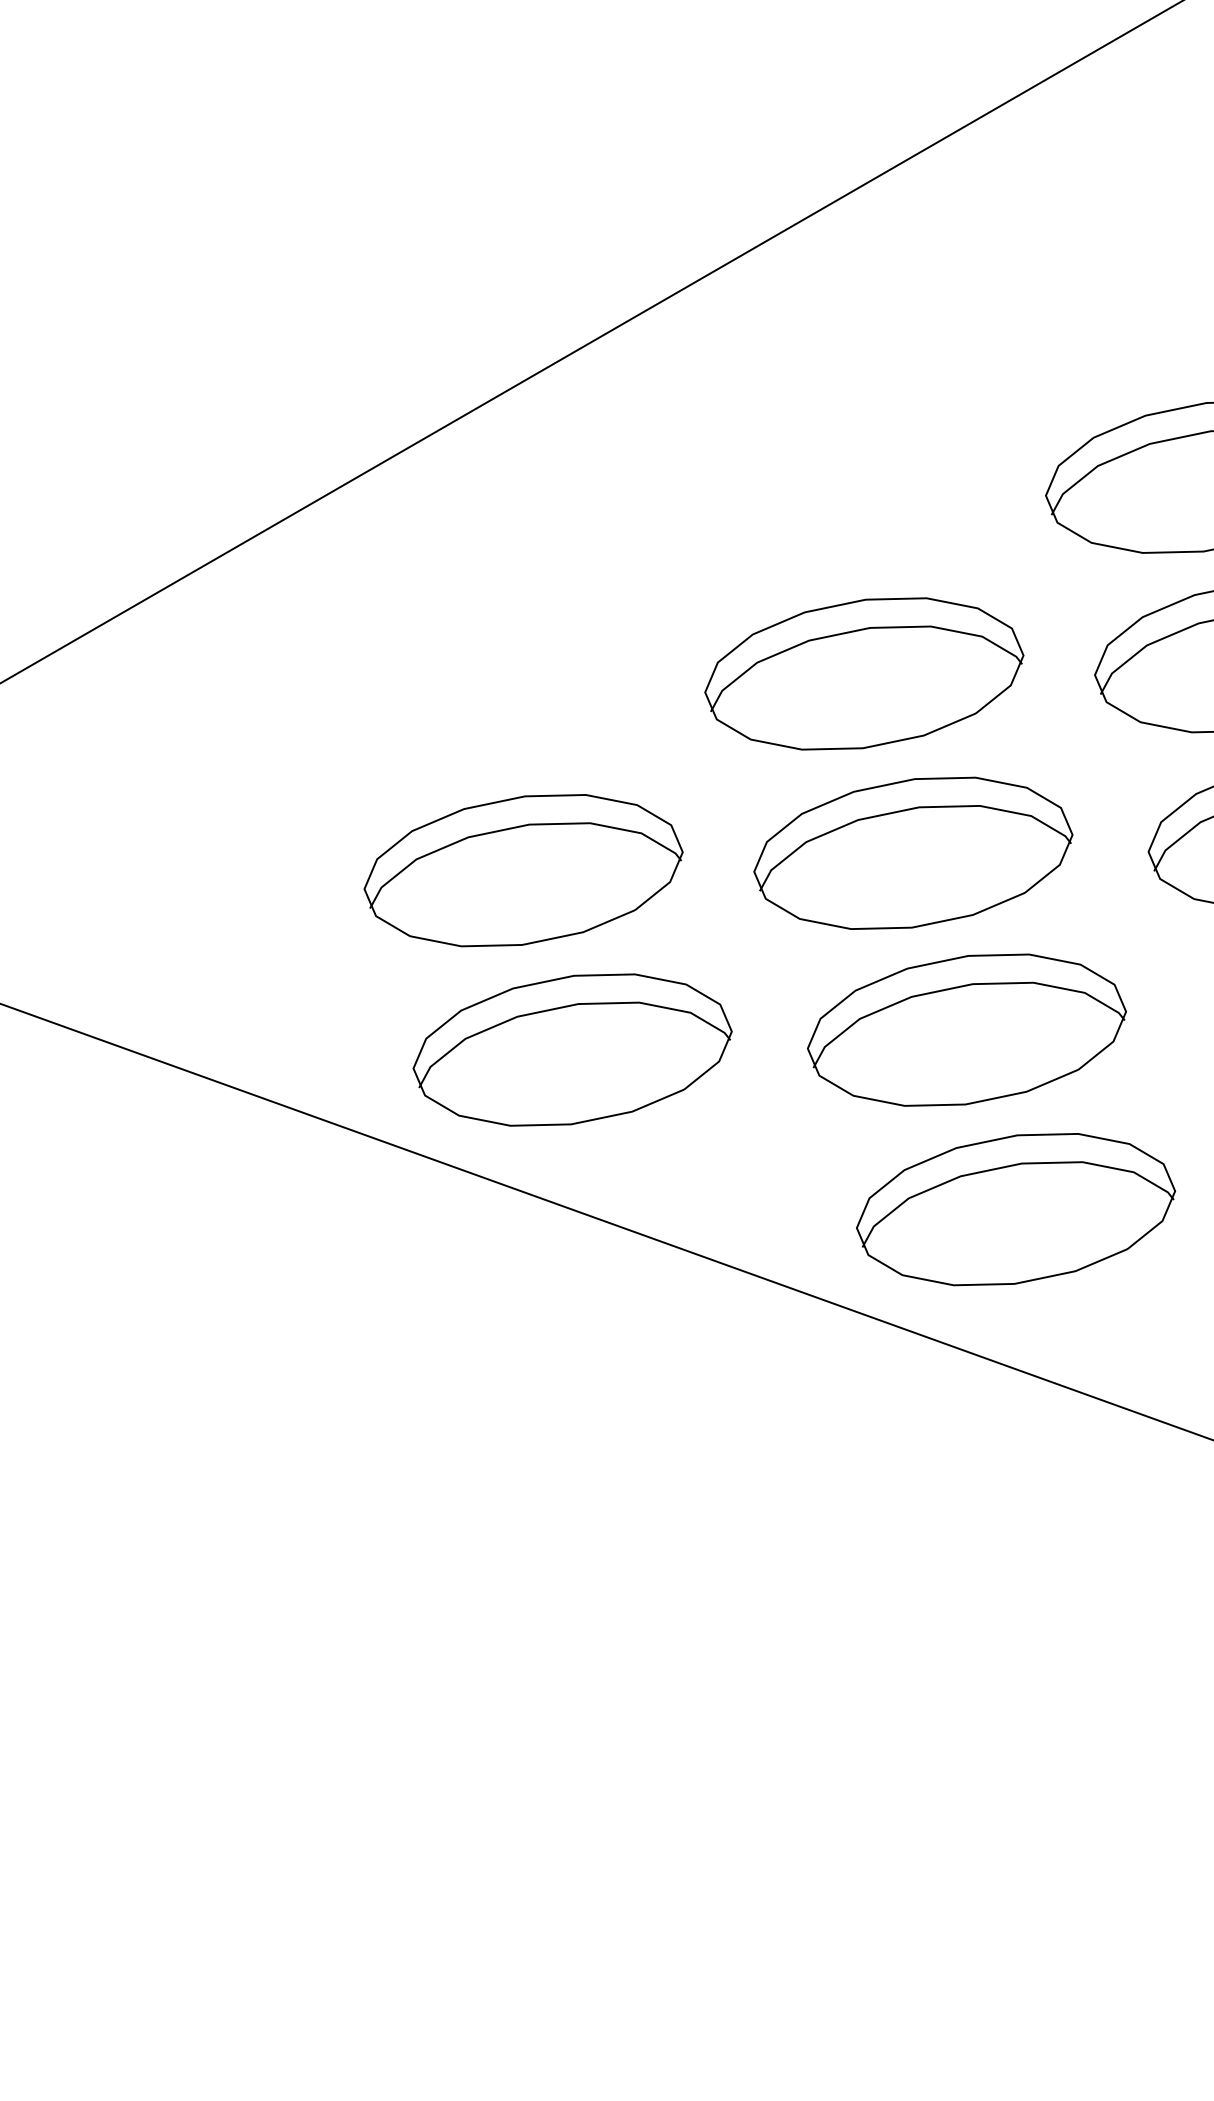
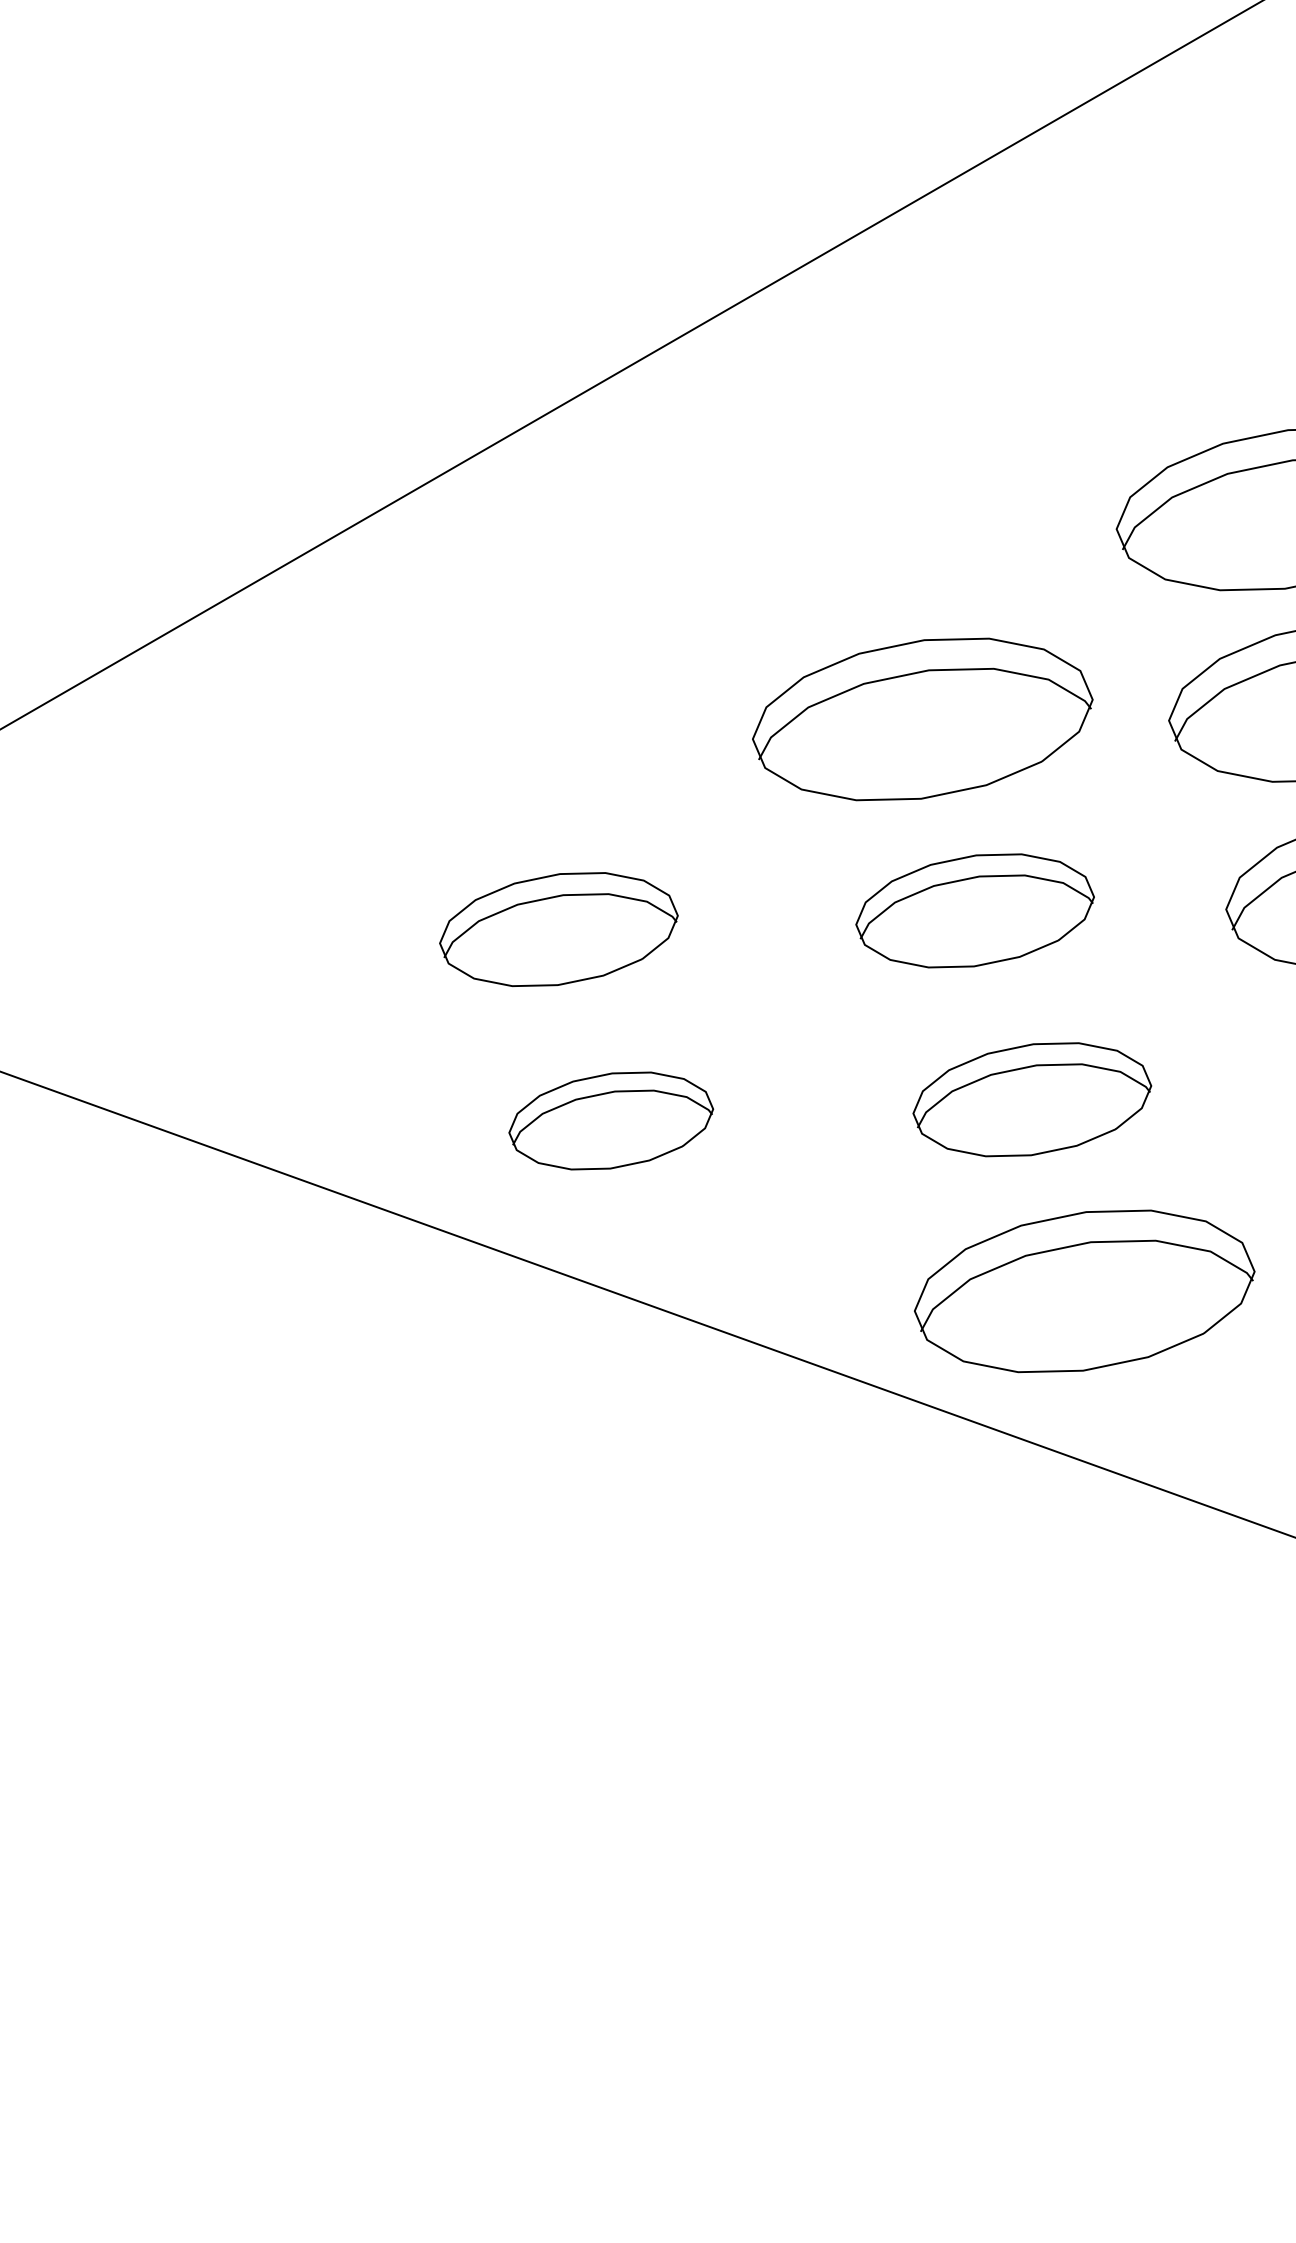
part: (913, 852) -> (975, 910), size x0.7
part: (523, 870) -> (558, 929), size x0.7
part: (966, 1029) -> (1031, 1099), size x0.7
part: (572, 1049) -> (611, 1120), size x0.6

